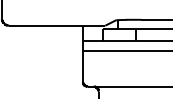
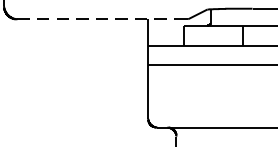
line: (55, 25) -> (99, 18), solid -> dashed

